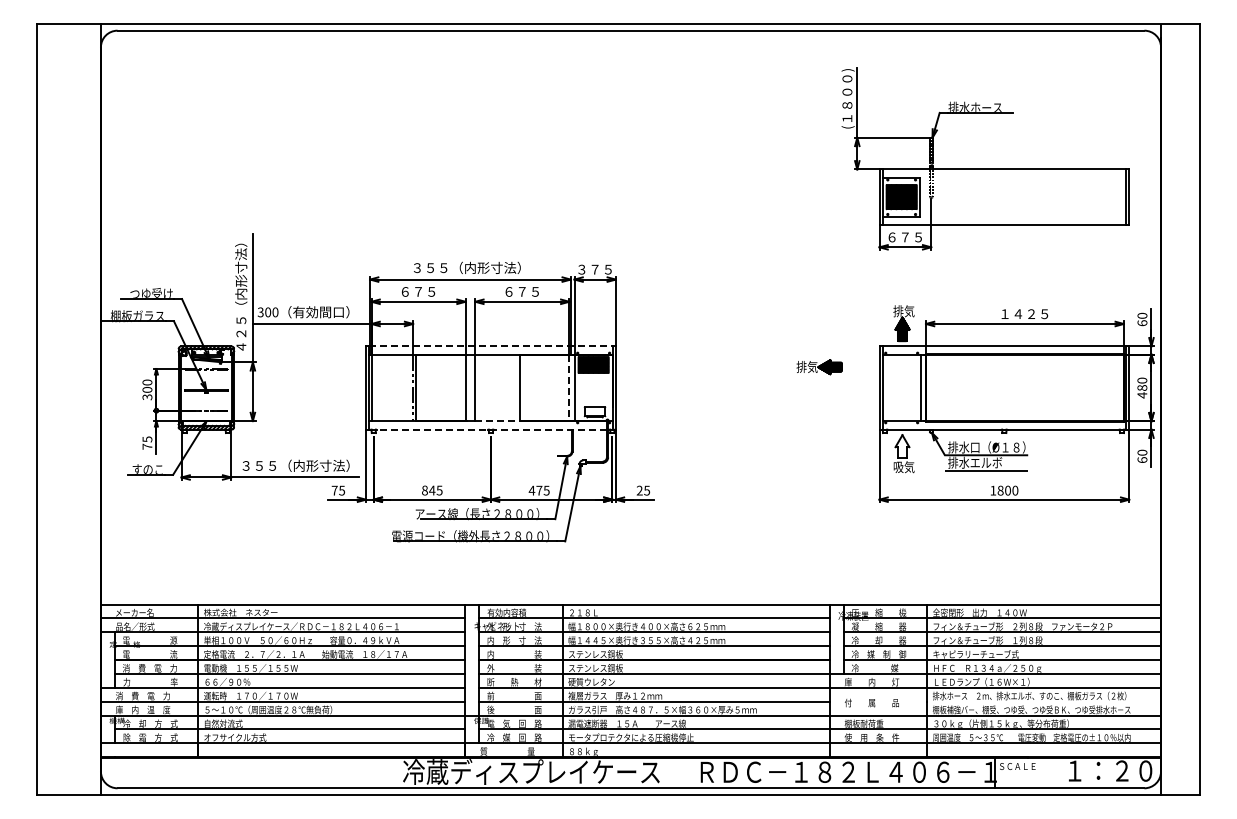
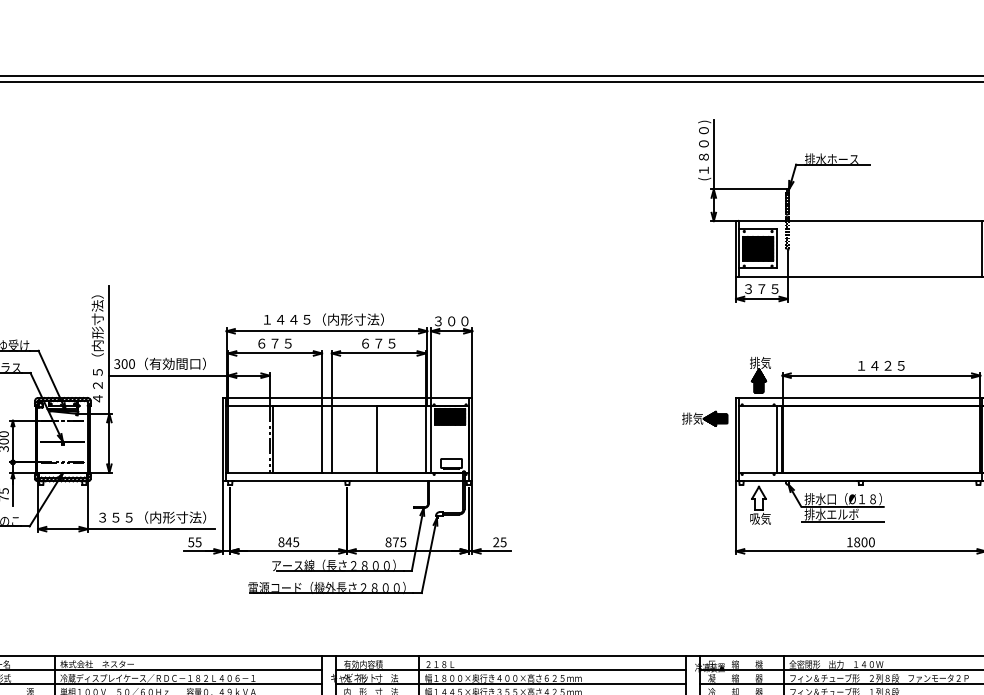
text: (891, 237) -> (748, 289), ６７５ -> ３７５
text: (467, 267) -> (324, 319), ３５５（内形寸法） -> １４４５（内形寸法）
text: (601, 269) -> (458, 321), ３７５ -> ３００
line: (490, 346) -> (347, 398), dashed -> solid
part: (819, 367) -> (705, 419), moved
line: (569, 388) -> (426, 440), dashed -> solid
line: (498, 421) -> (355, 473), dashed -> solid
line: (490, 429) -> (347, 481), dashed -> solid
text: (334, 490) -> (191, 542), 75 -> 55
text: (531, 490) -> (388, 542), 475 -> 875

